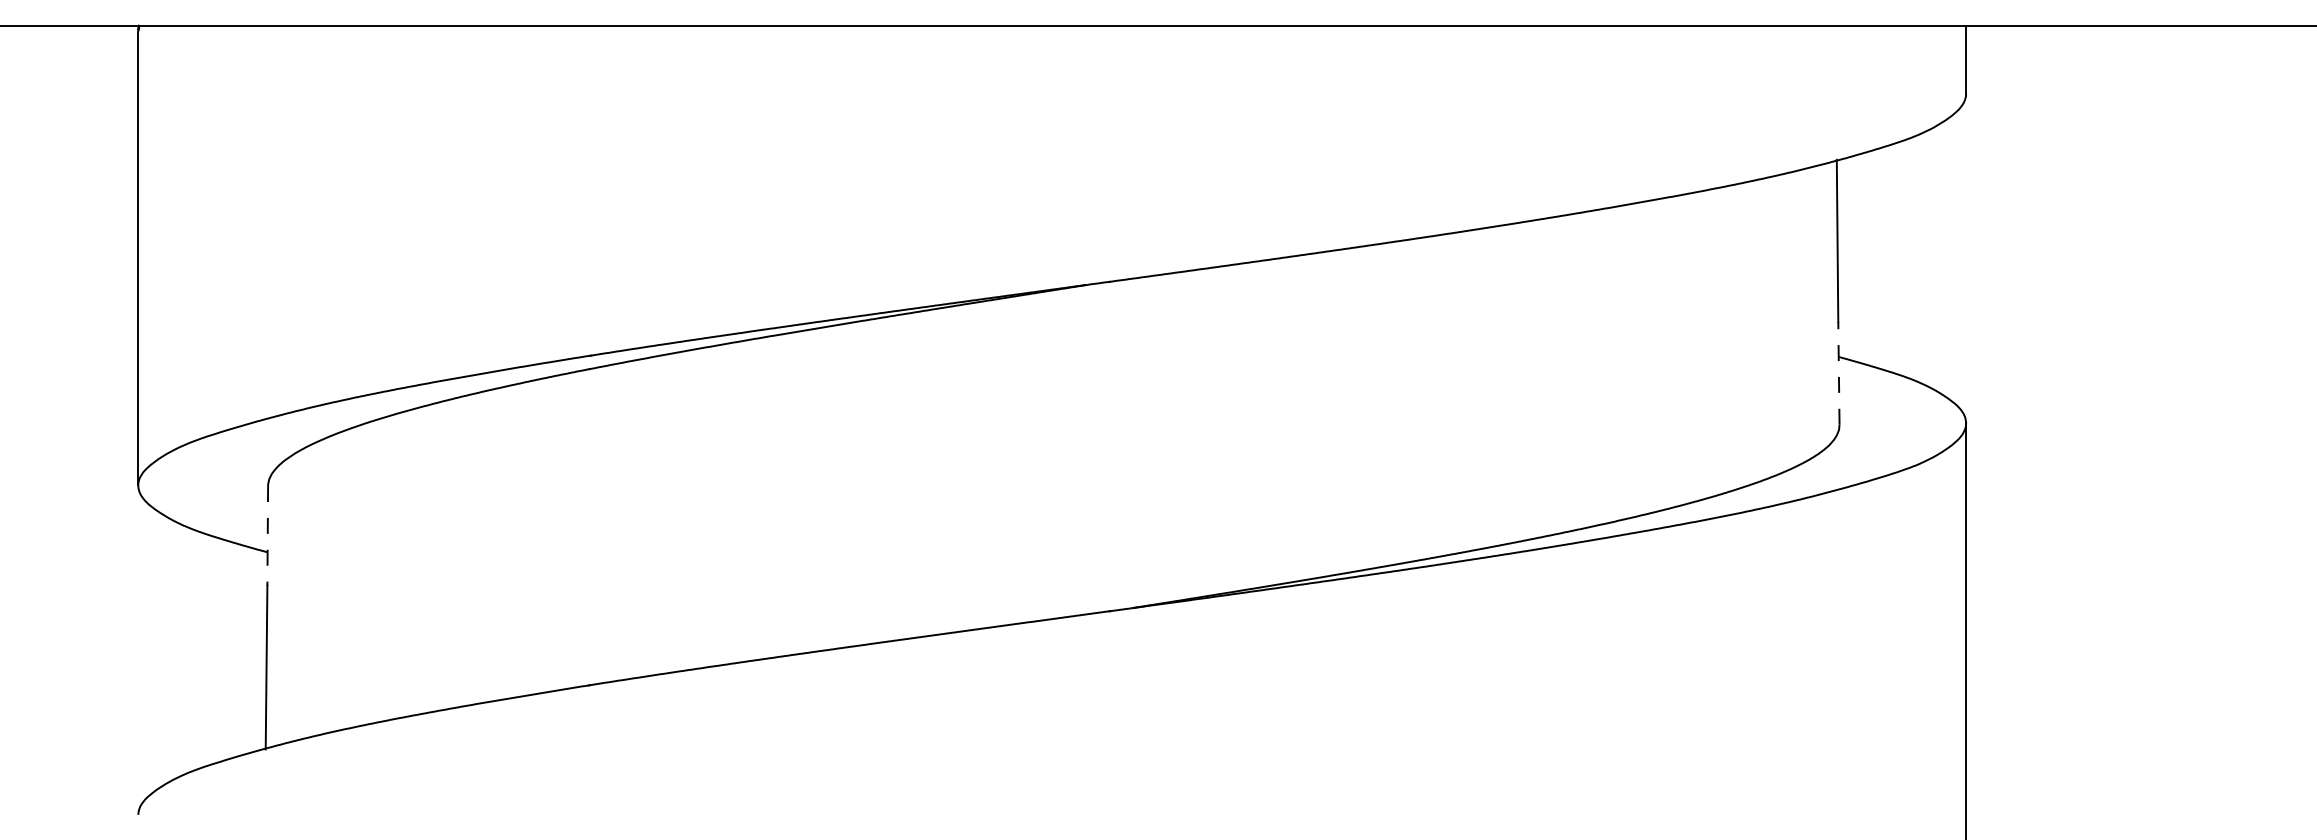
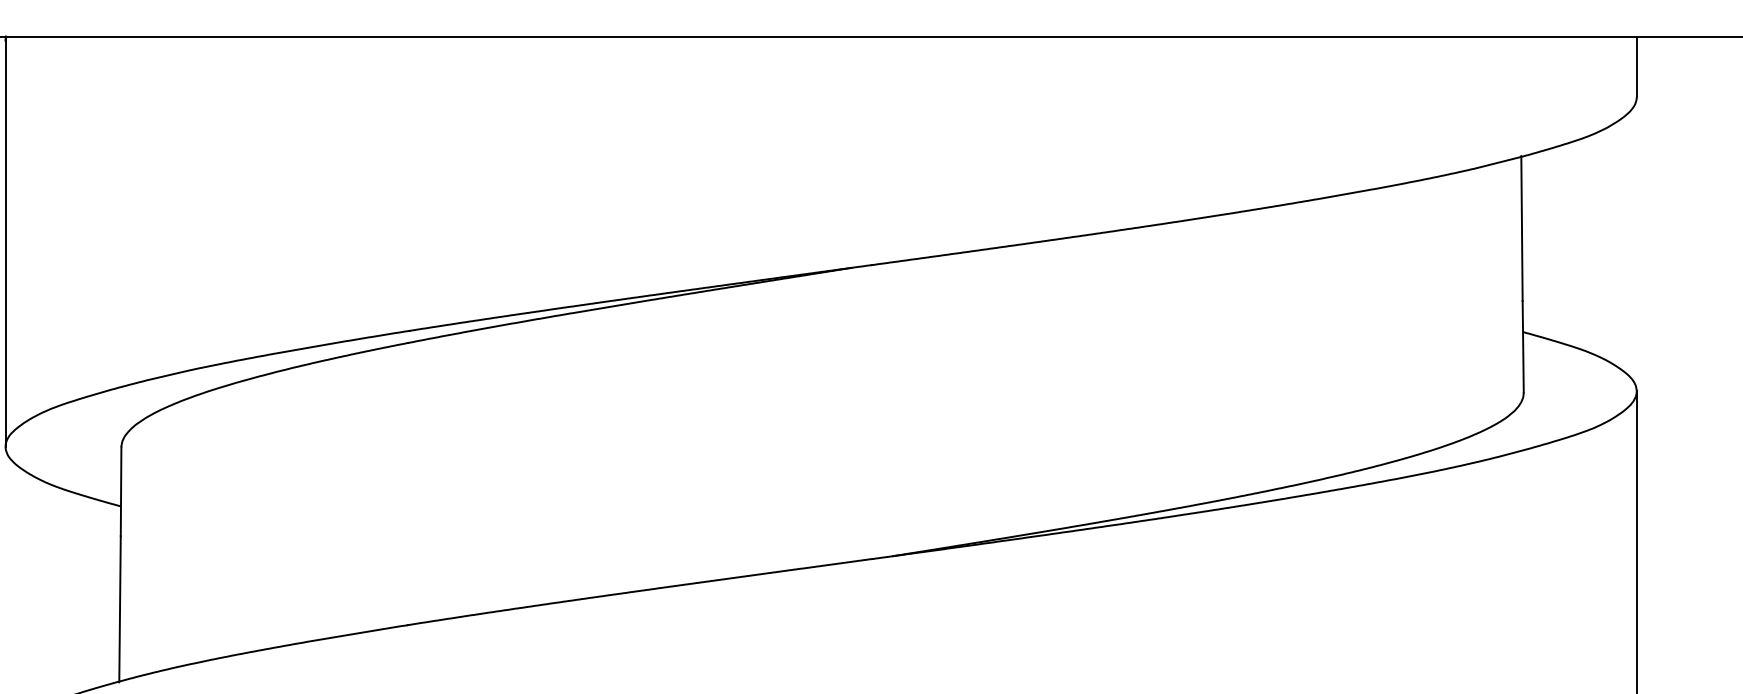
line: (1838, 372) -> (1522, 345), dashed -> solid
line: (267, 535) -> (120, 491), dashed -> solid

